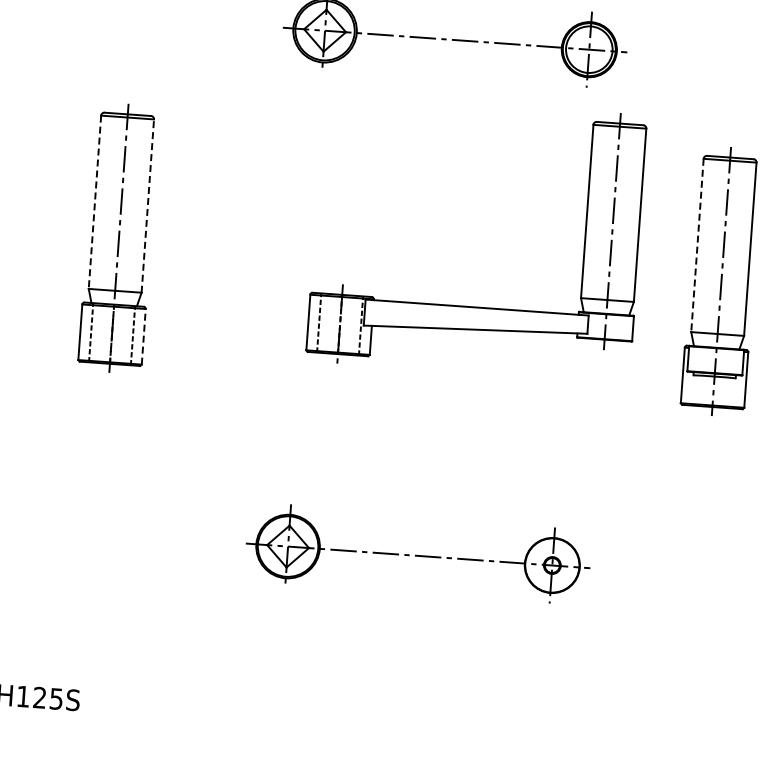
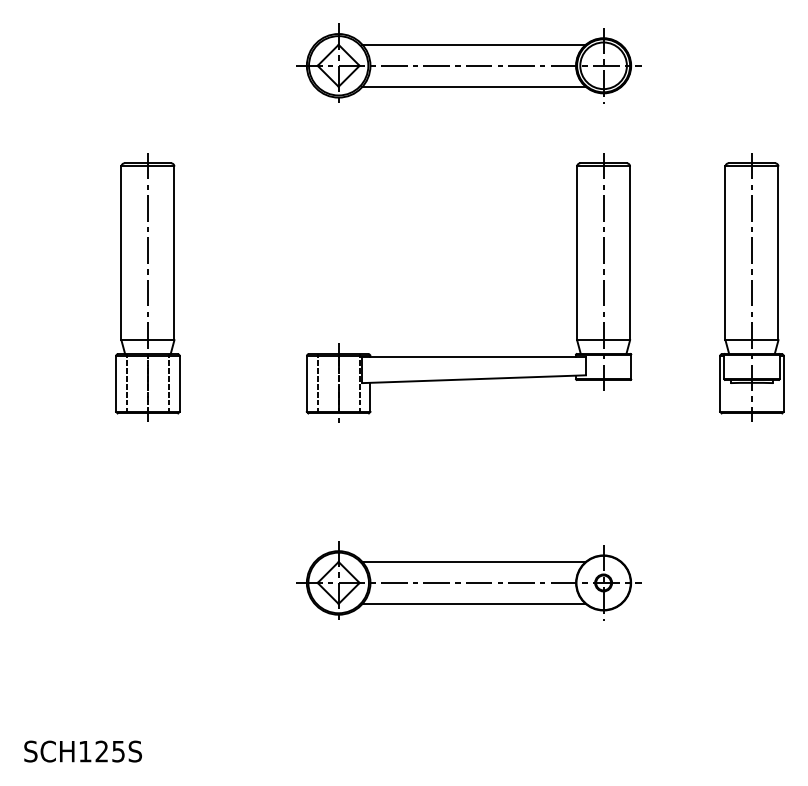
line: (462, 19) -> (474, 44), added
line: (458, 62) -> (474, 87), added
line: (95, 202) -> (121, 253), dashed -> solid
line: (147, 206) -> (174, 253), dashed -> solid
line: (697, 245) -> (725, 253), dashed -> solid
part: (471, 306) -> (468, 356), moved
line: (143, 337) -> (179, 384), dashed -> solid
line: (425, 534) -> (474, 561), added
line: (422, 577) -> (474, 604), added

